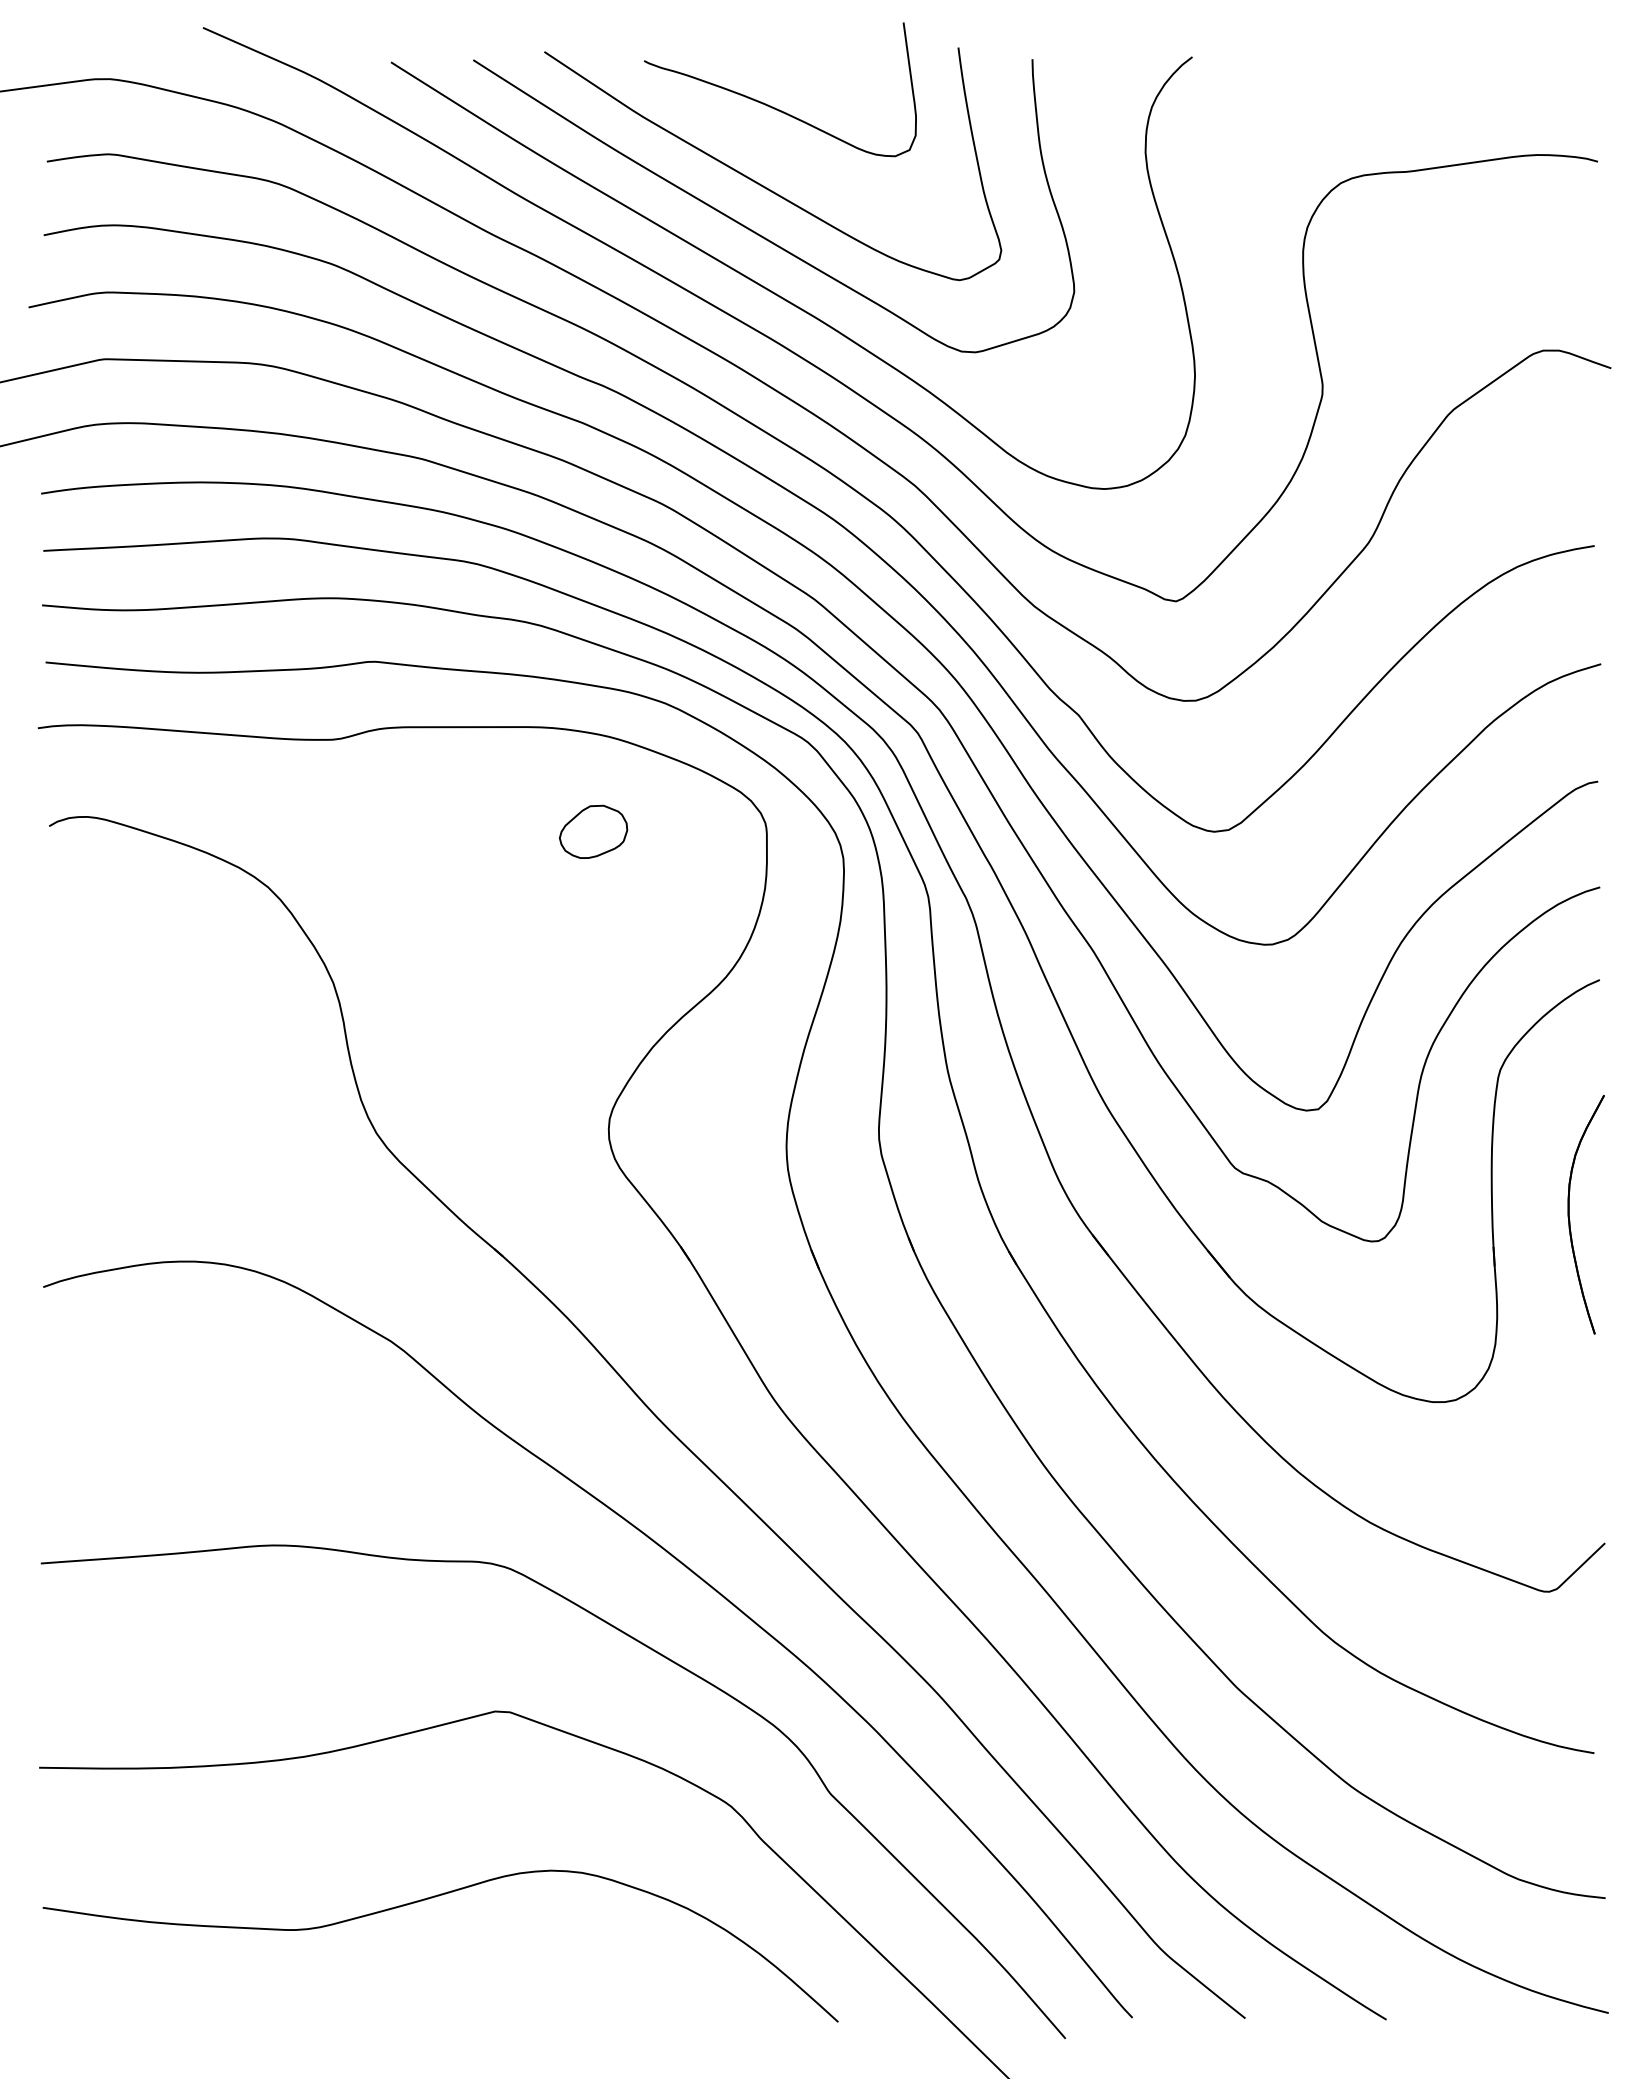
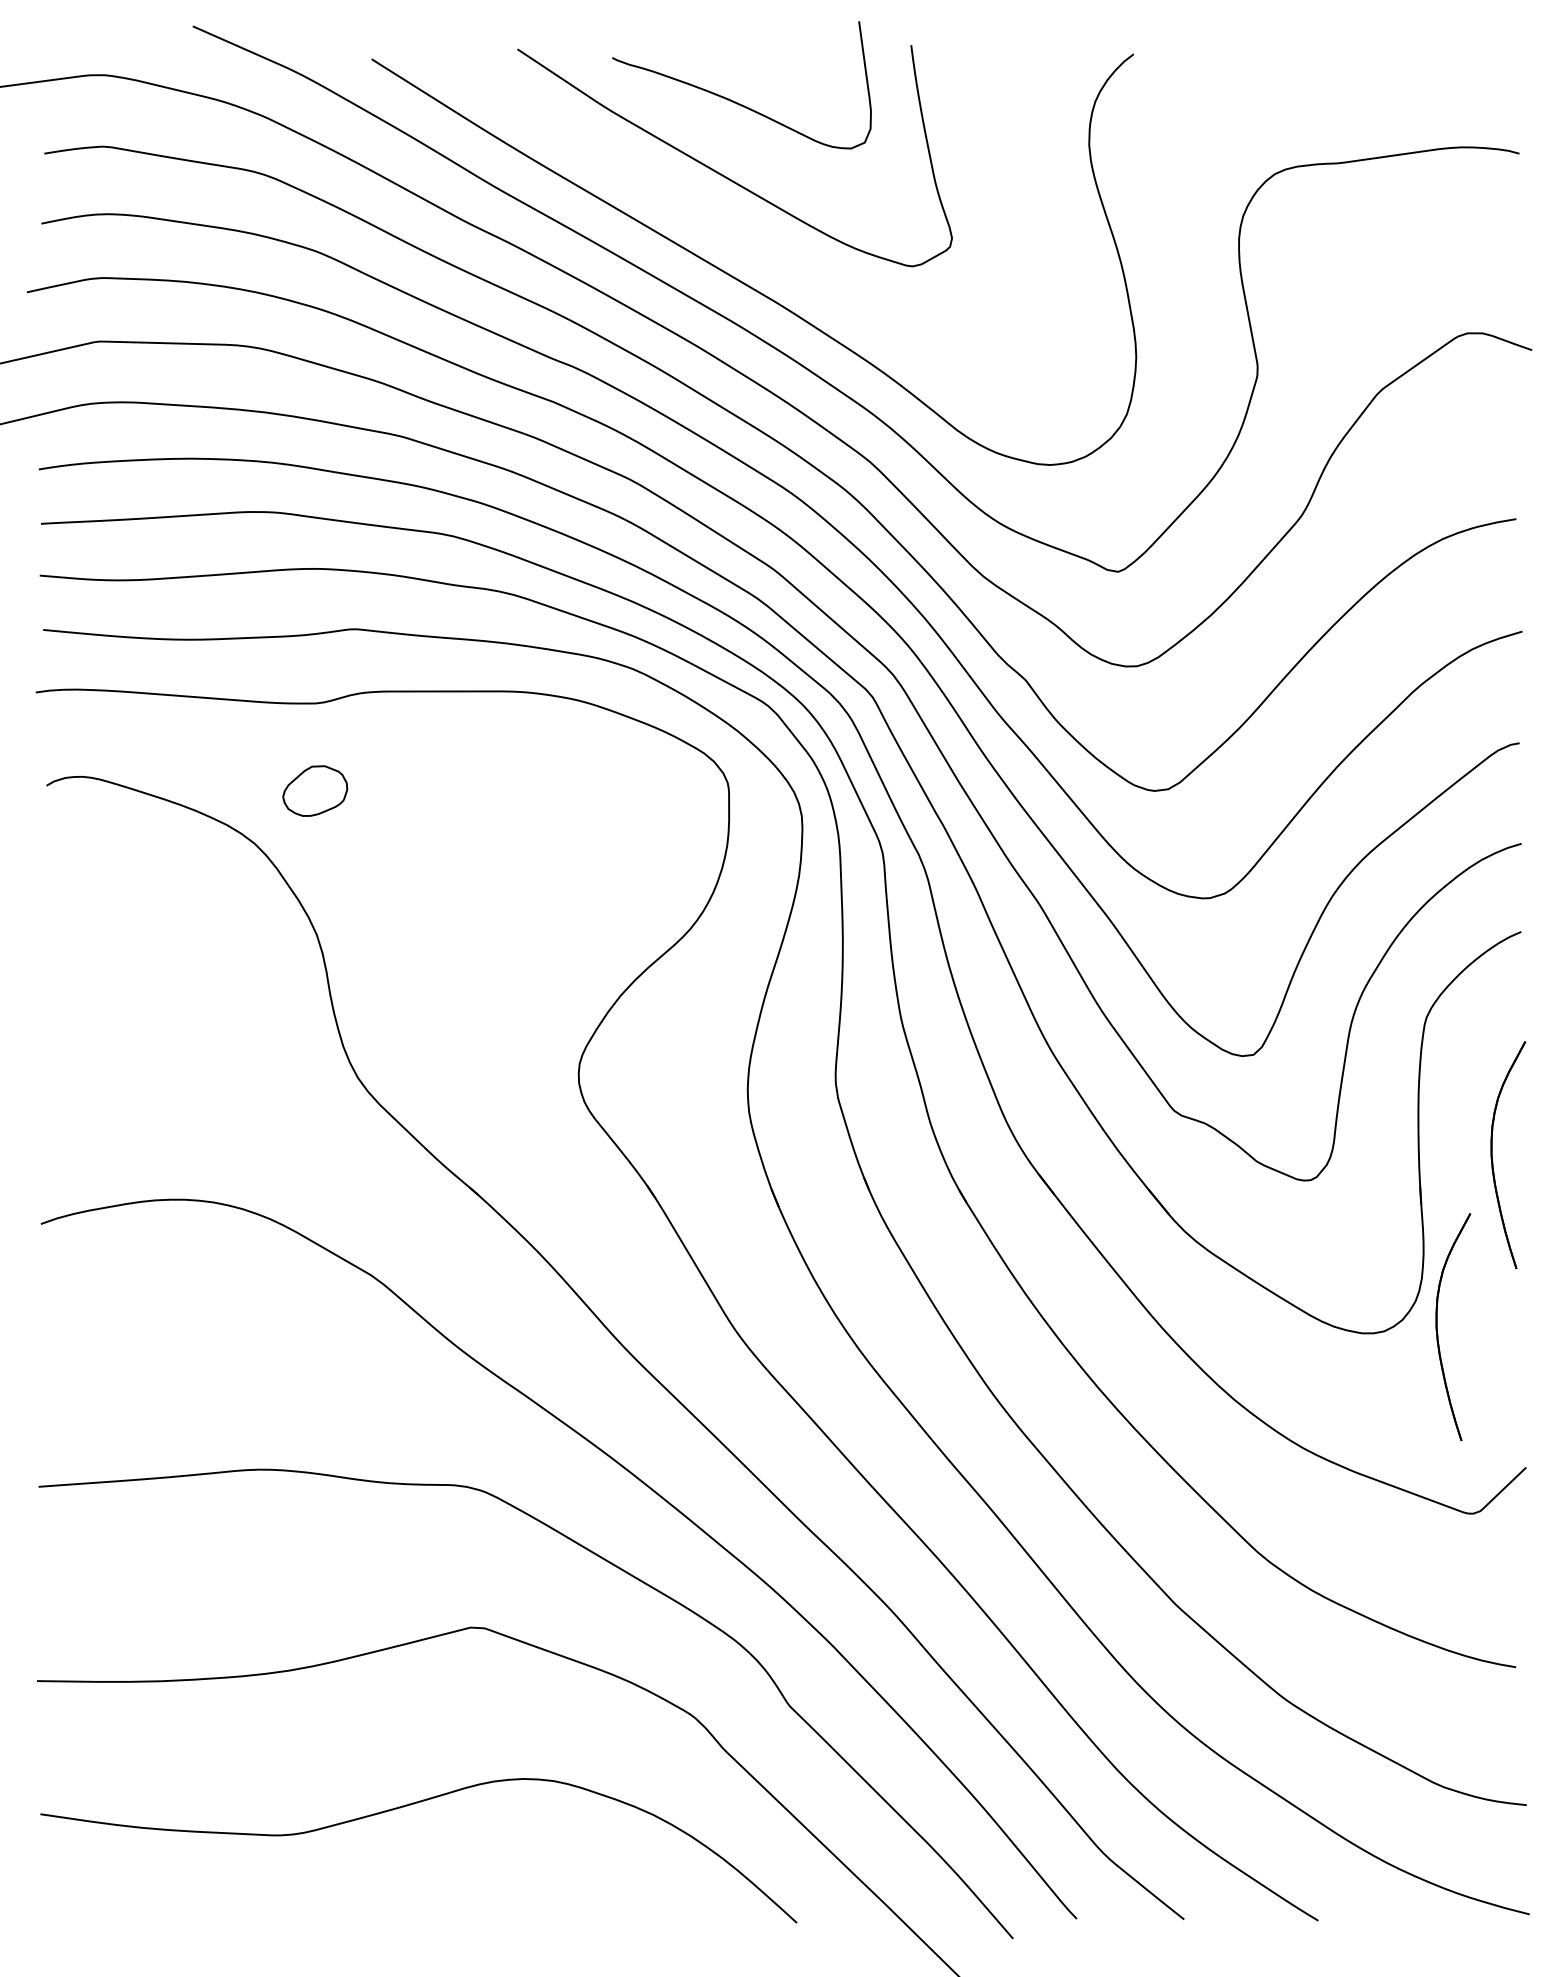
curve: (759, 234) -> (722, 222), removed
part: (593, 831) -> (315, 790), moved
part: (1511, 1395) -> (1437, 1327), added

